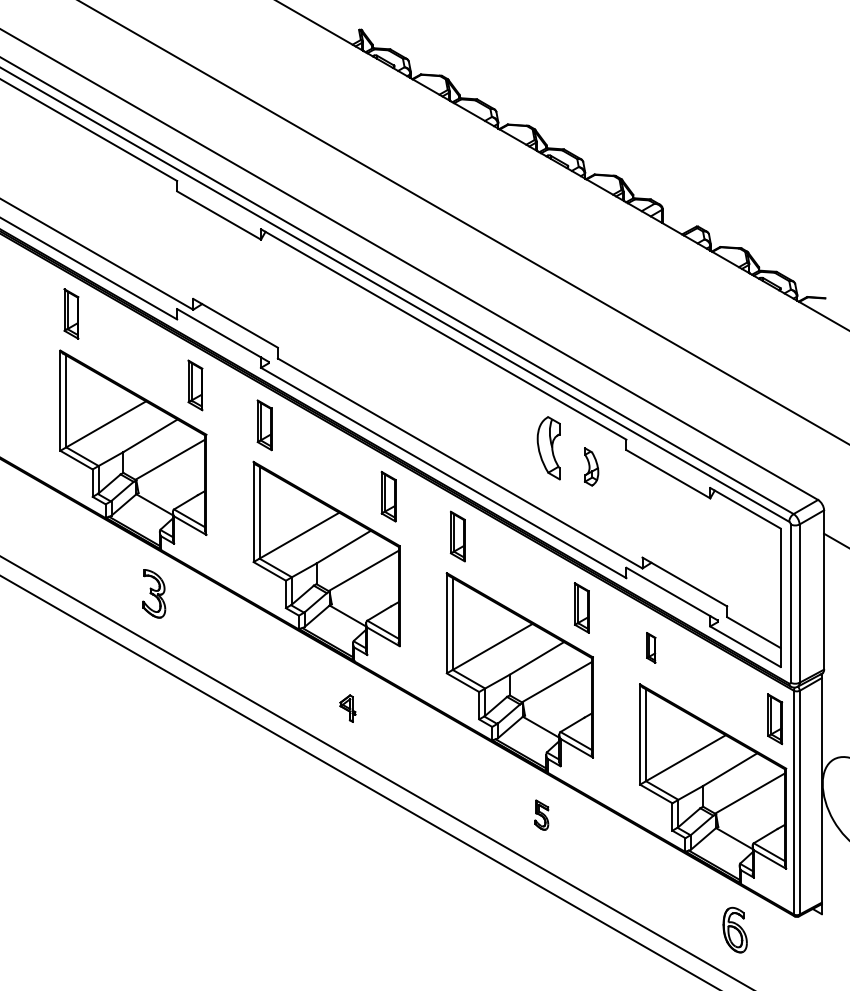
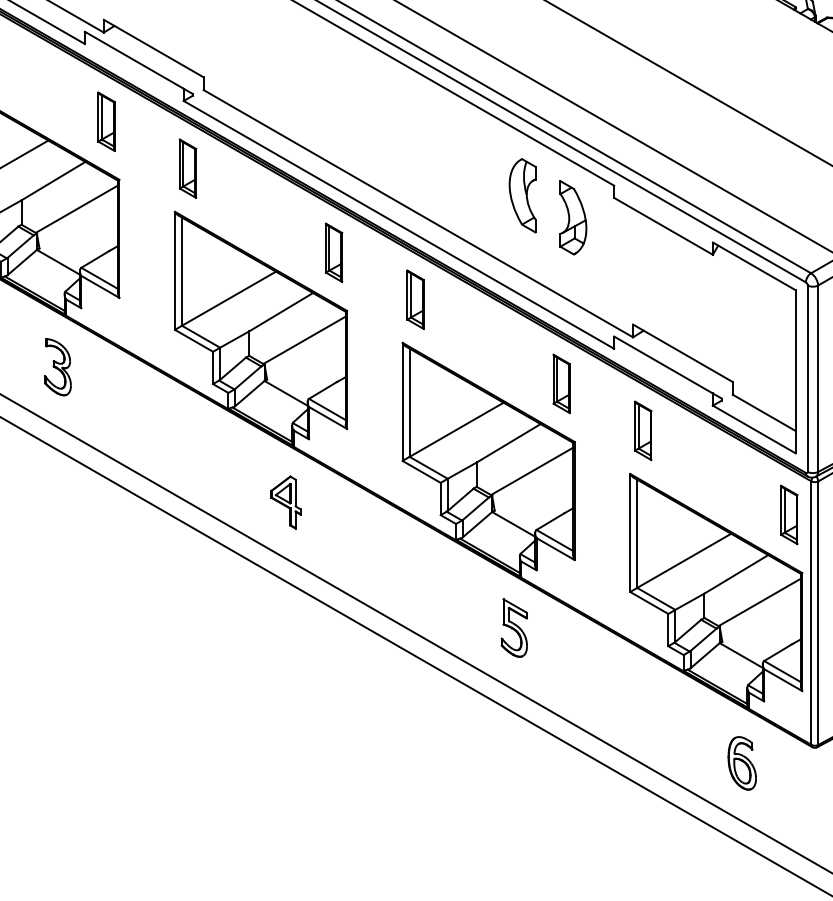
part: (591, 466) -> (572, 217), size x1.67
part: (651, 647) -> (643, 430), size x1.67
part: (347, 708) -> (285, 502), size x1.67
part: (541, 814) -> (514, 627), size x1.67

